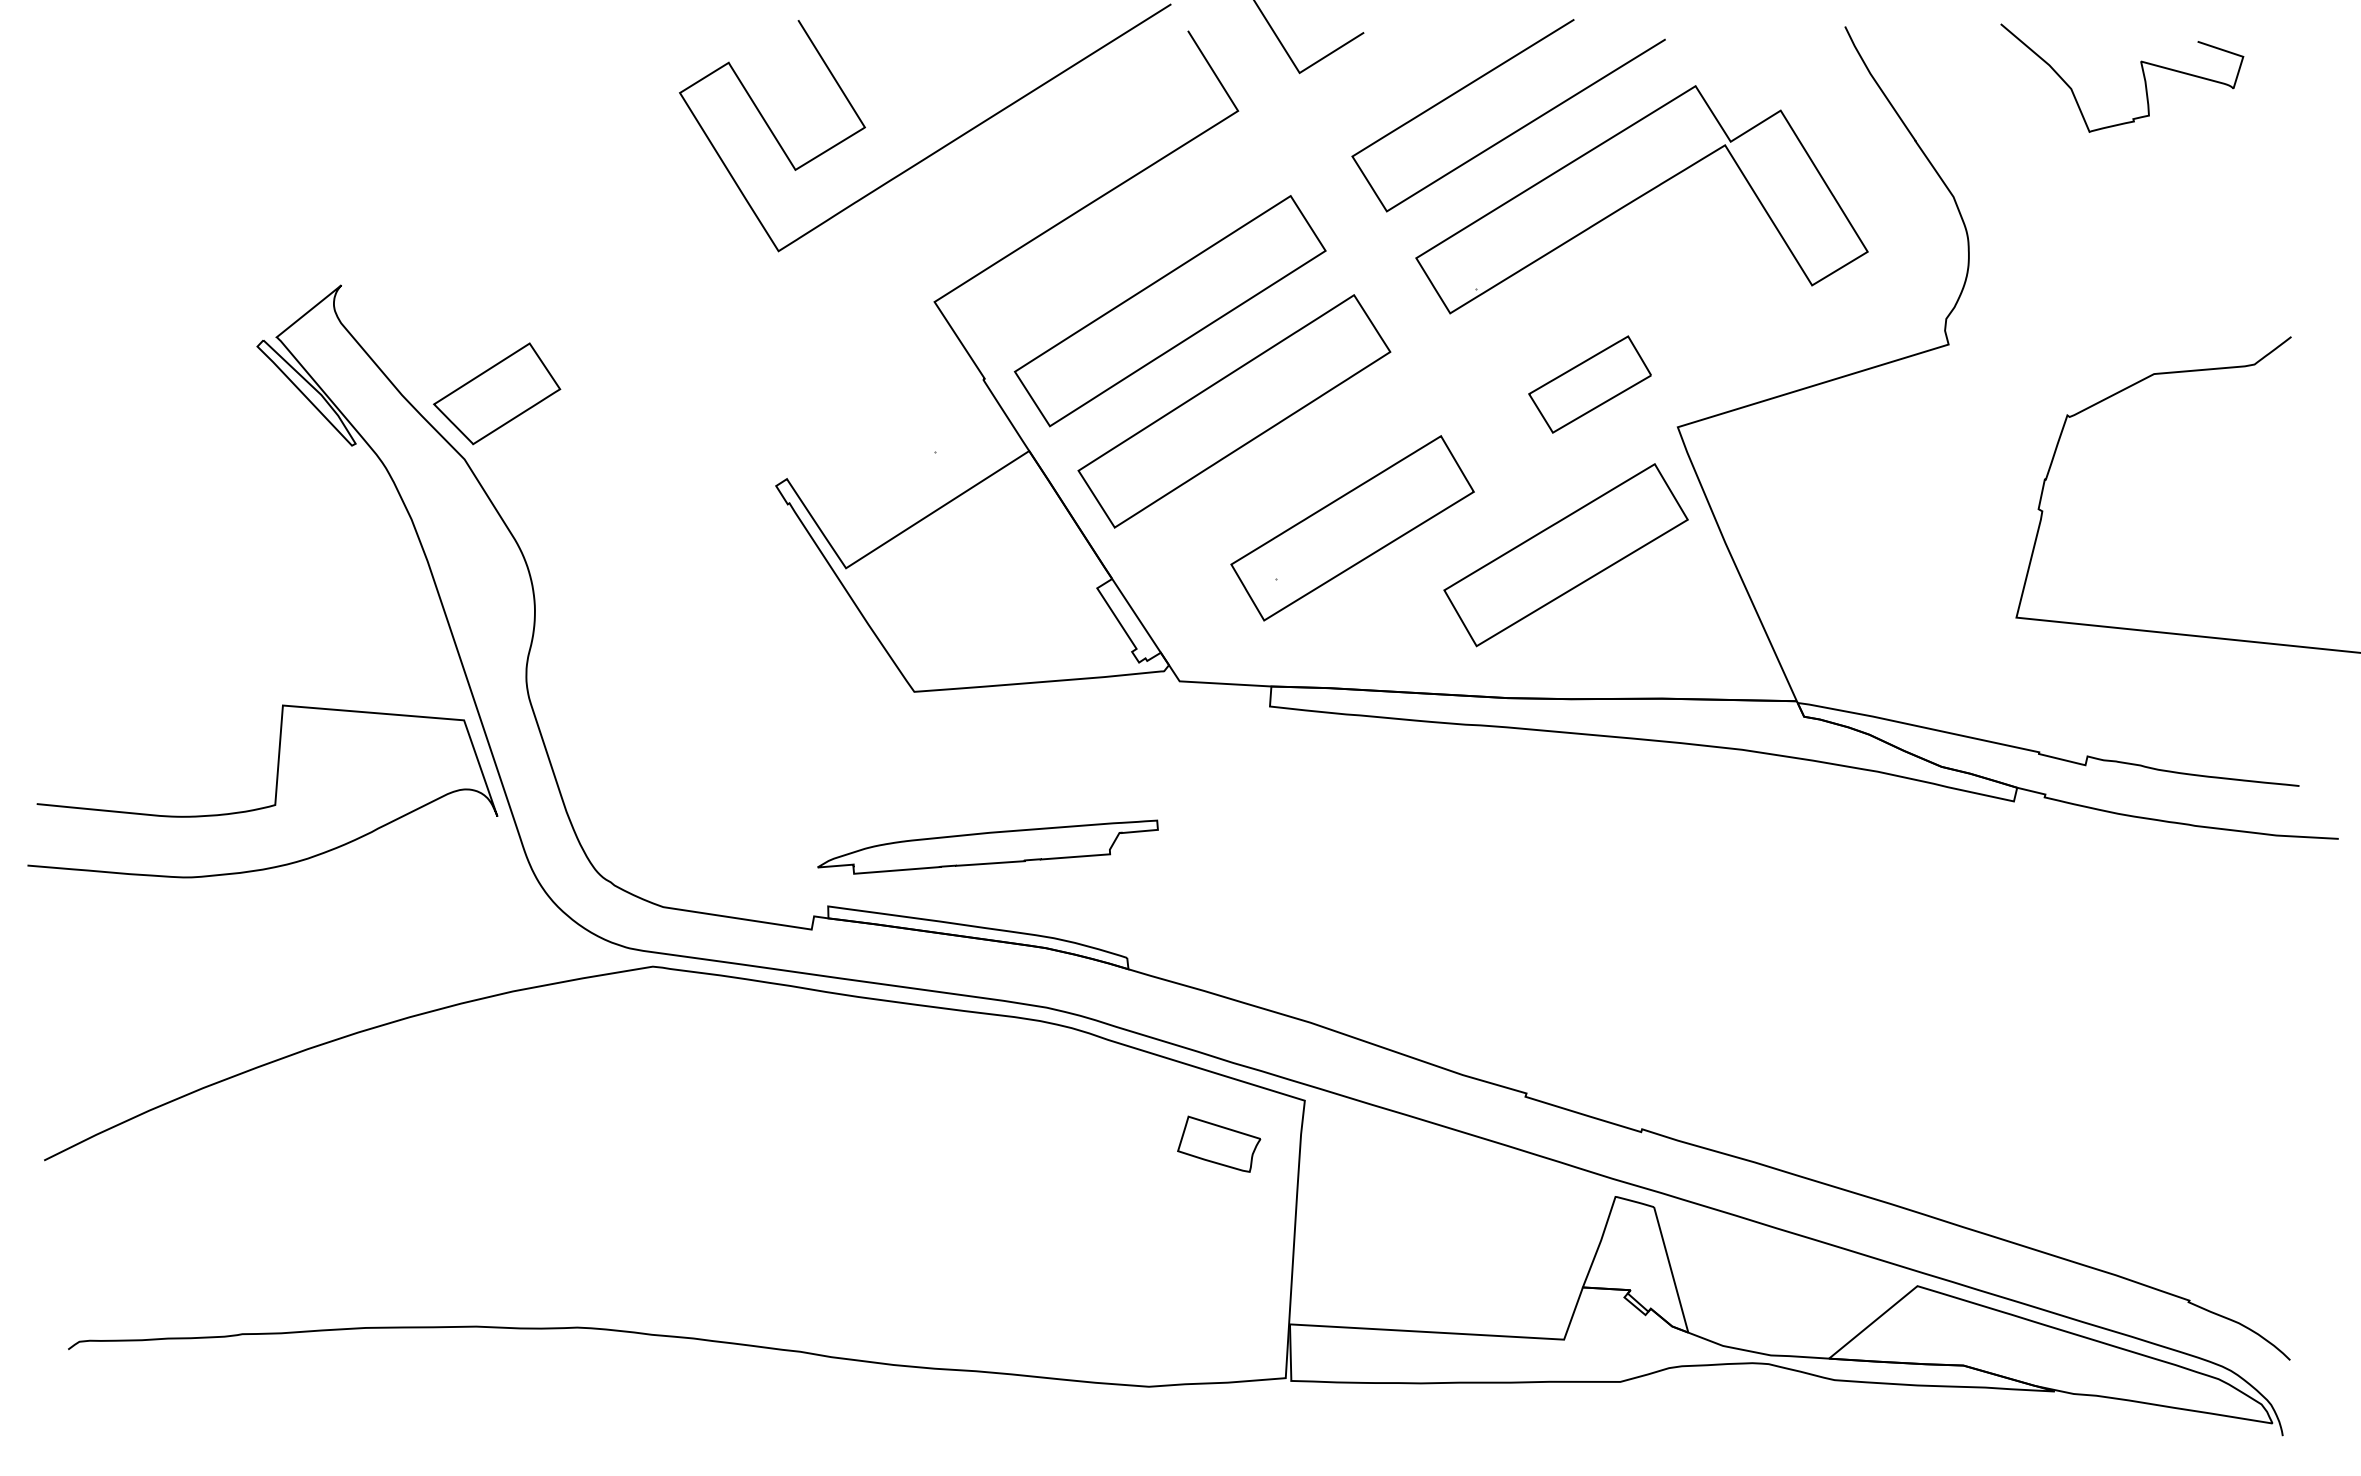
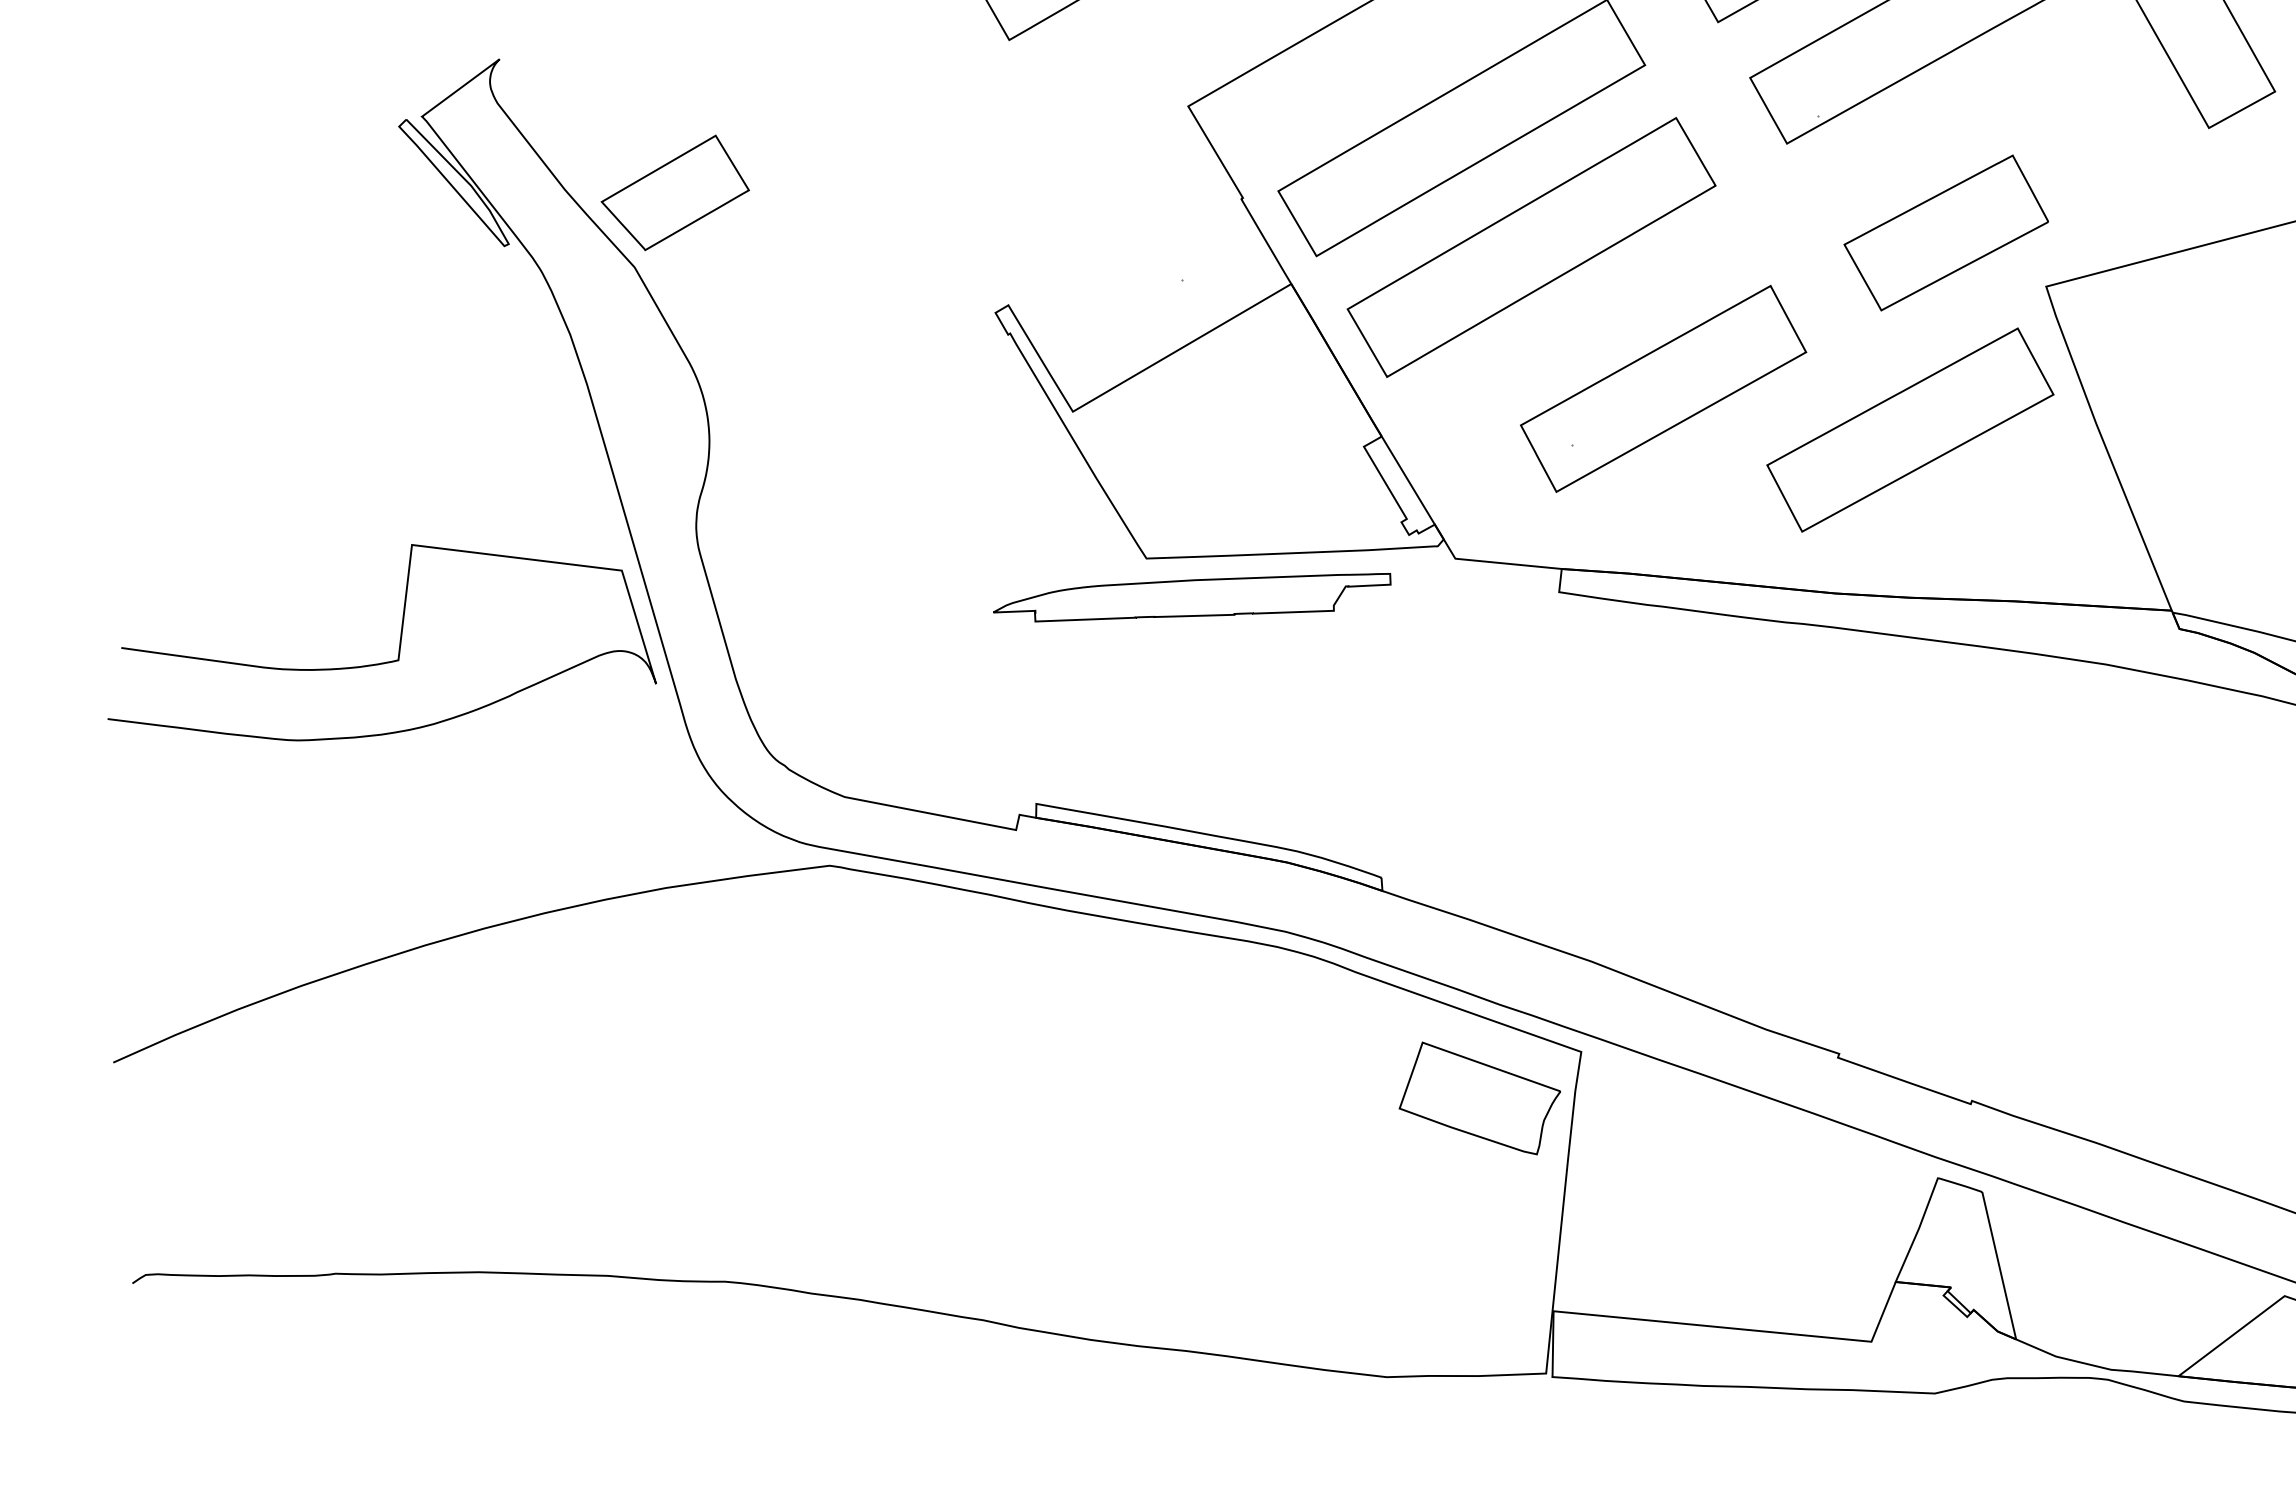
part: (1589, 384) -> (1945, 232), size x1.43
part: (987, 846) -> (1191, 596), moved
part: (1218, 1144) -> (1478, 1098), size x1.67

